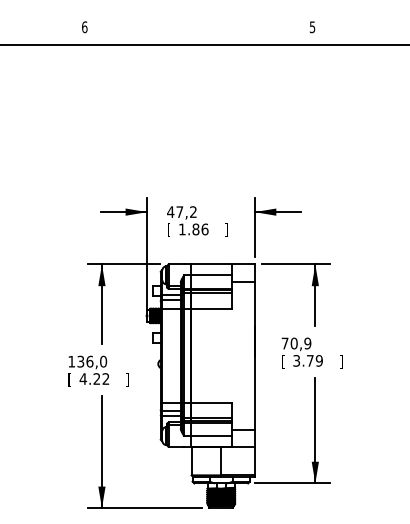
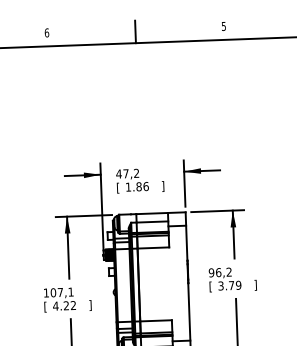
line: (198, 29) -> (135, 31), added
text: (296, 343) -> (220, 272), 70,9 -> 96,2
text: (92, 361) -> (62, 292), 136,0 -> 107,1

